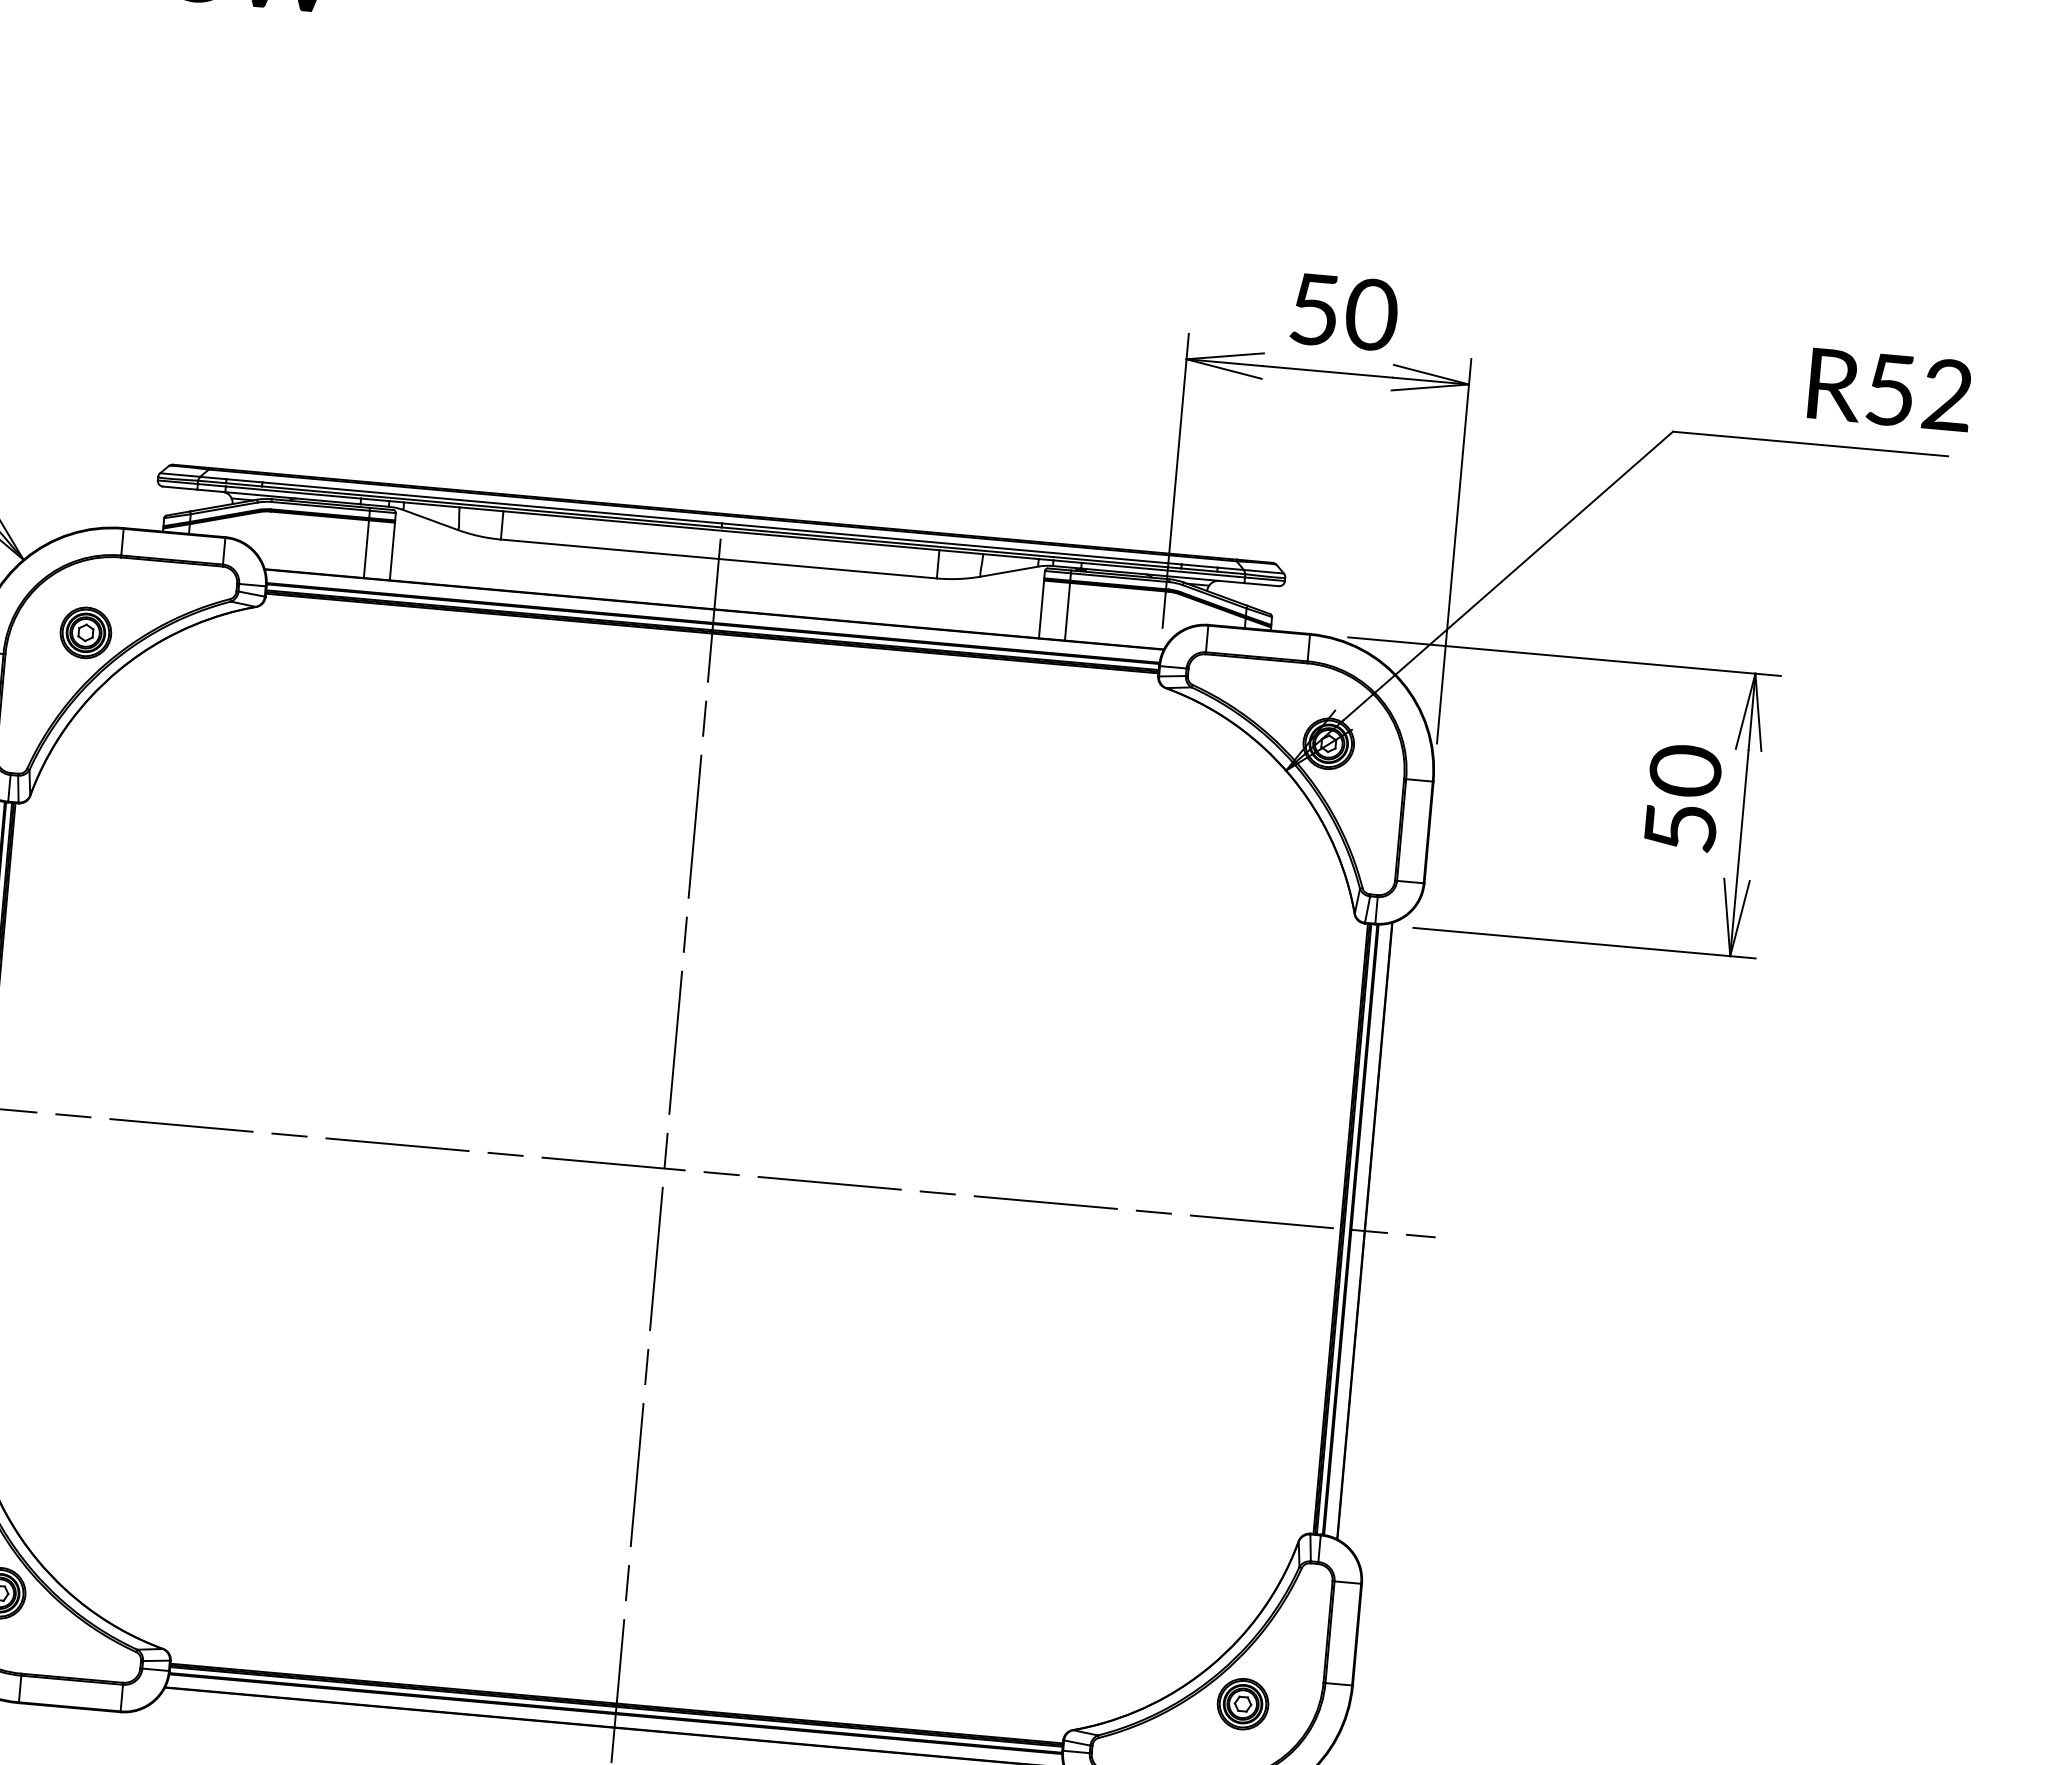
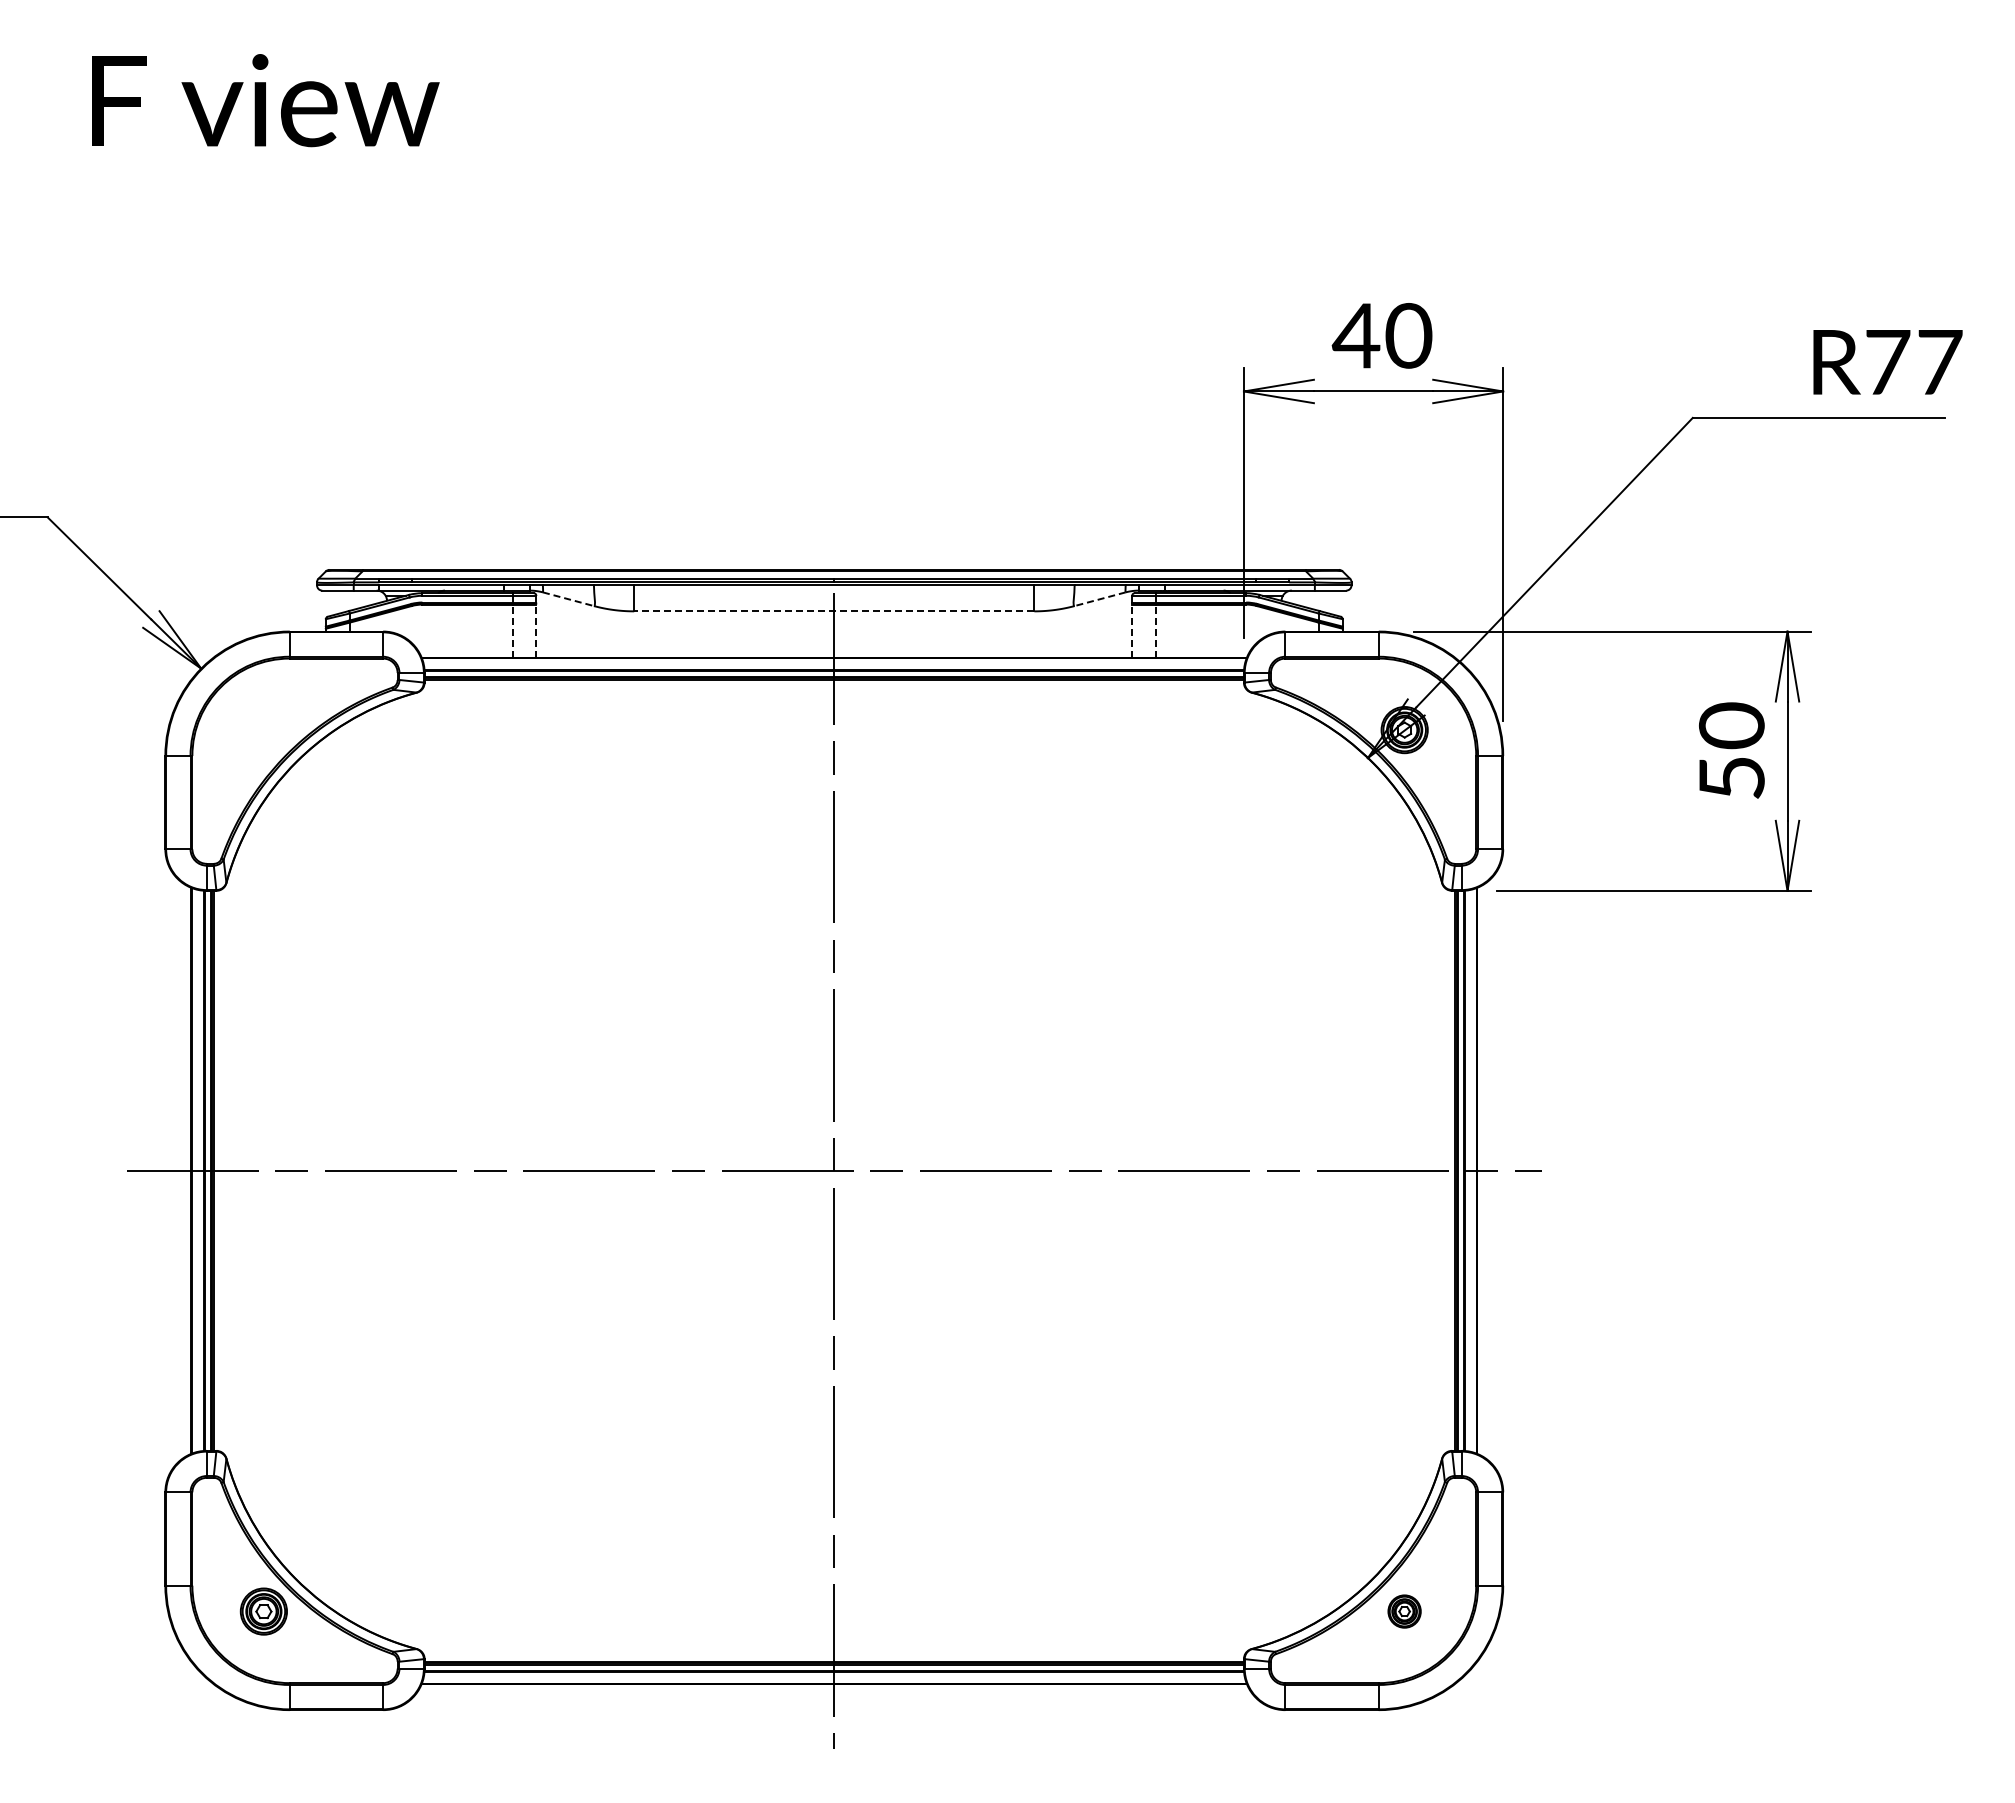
text: (1313, 309) -> (1355, 335), 50 -> 40
text: (1919, 392) -> (1914, 362), R52 -> R77
line: (430, 520) -> (568, 599), solid -> dashed
line: (366, 548) -> (512, 630), solid -> dashed
line: (392, 550) -> (536, 630), solid -> dashed
line: (718, 559) -> (833, 611), solid -> dashed
line: (1008, 571) -> (1099, 599), solid -> dashed
line: (1041, 608) -> (1132, 630), solid -> dashed
line: (1068, 611) -> (1156, 630), solid -> dashed
part: (85, 633) -> (263, 730), removed
part: (1242, 1704) -> (1404, 1611), size x0.7

